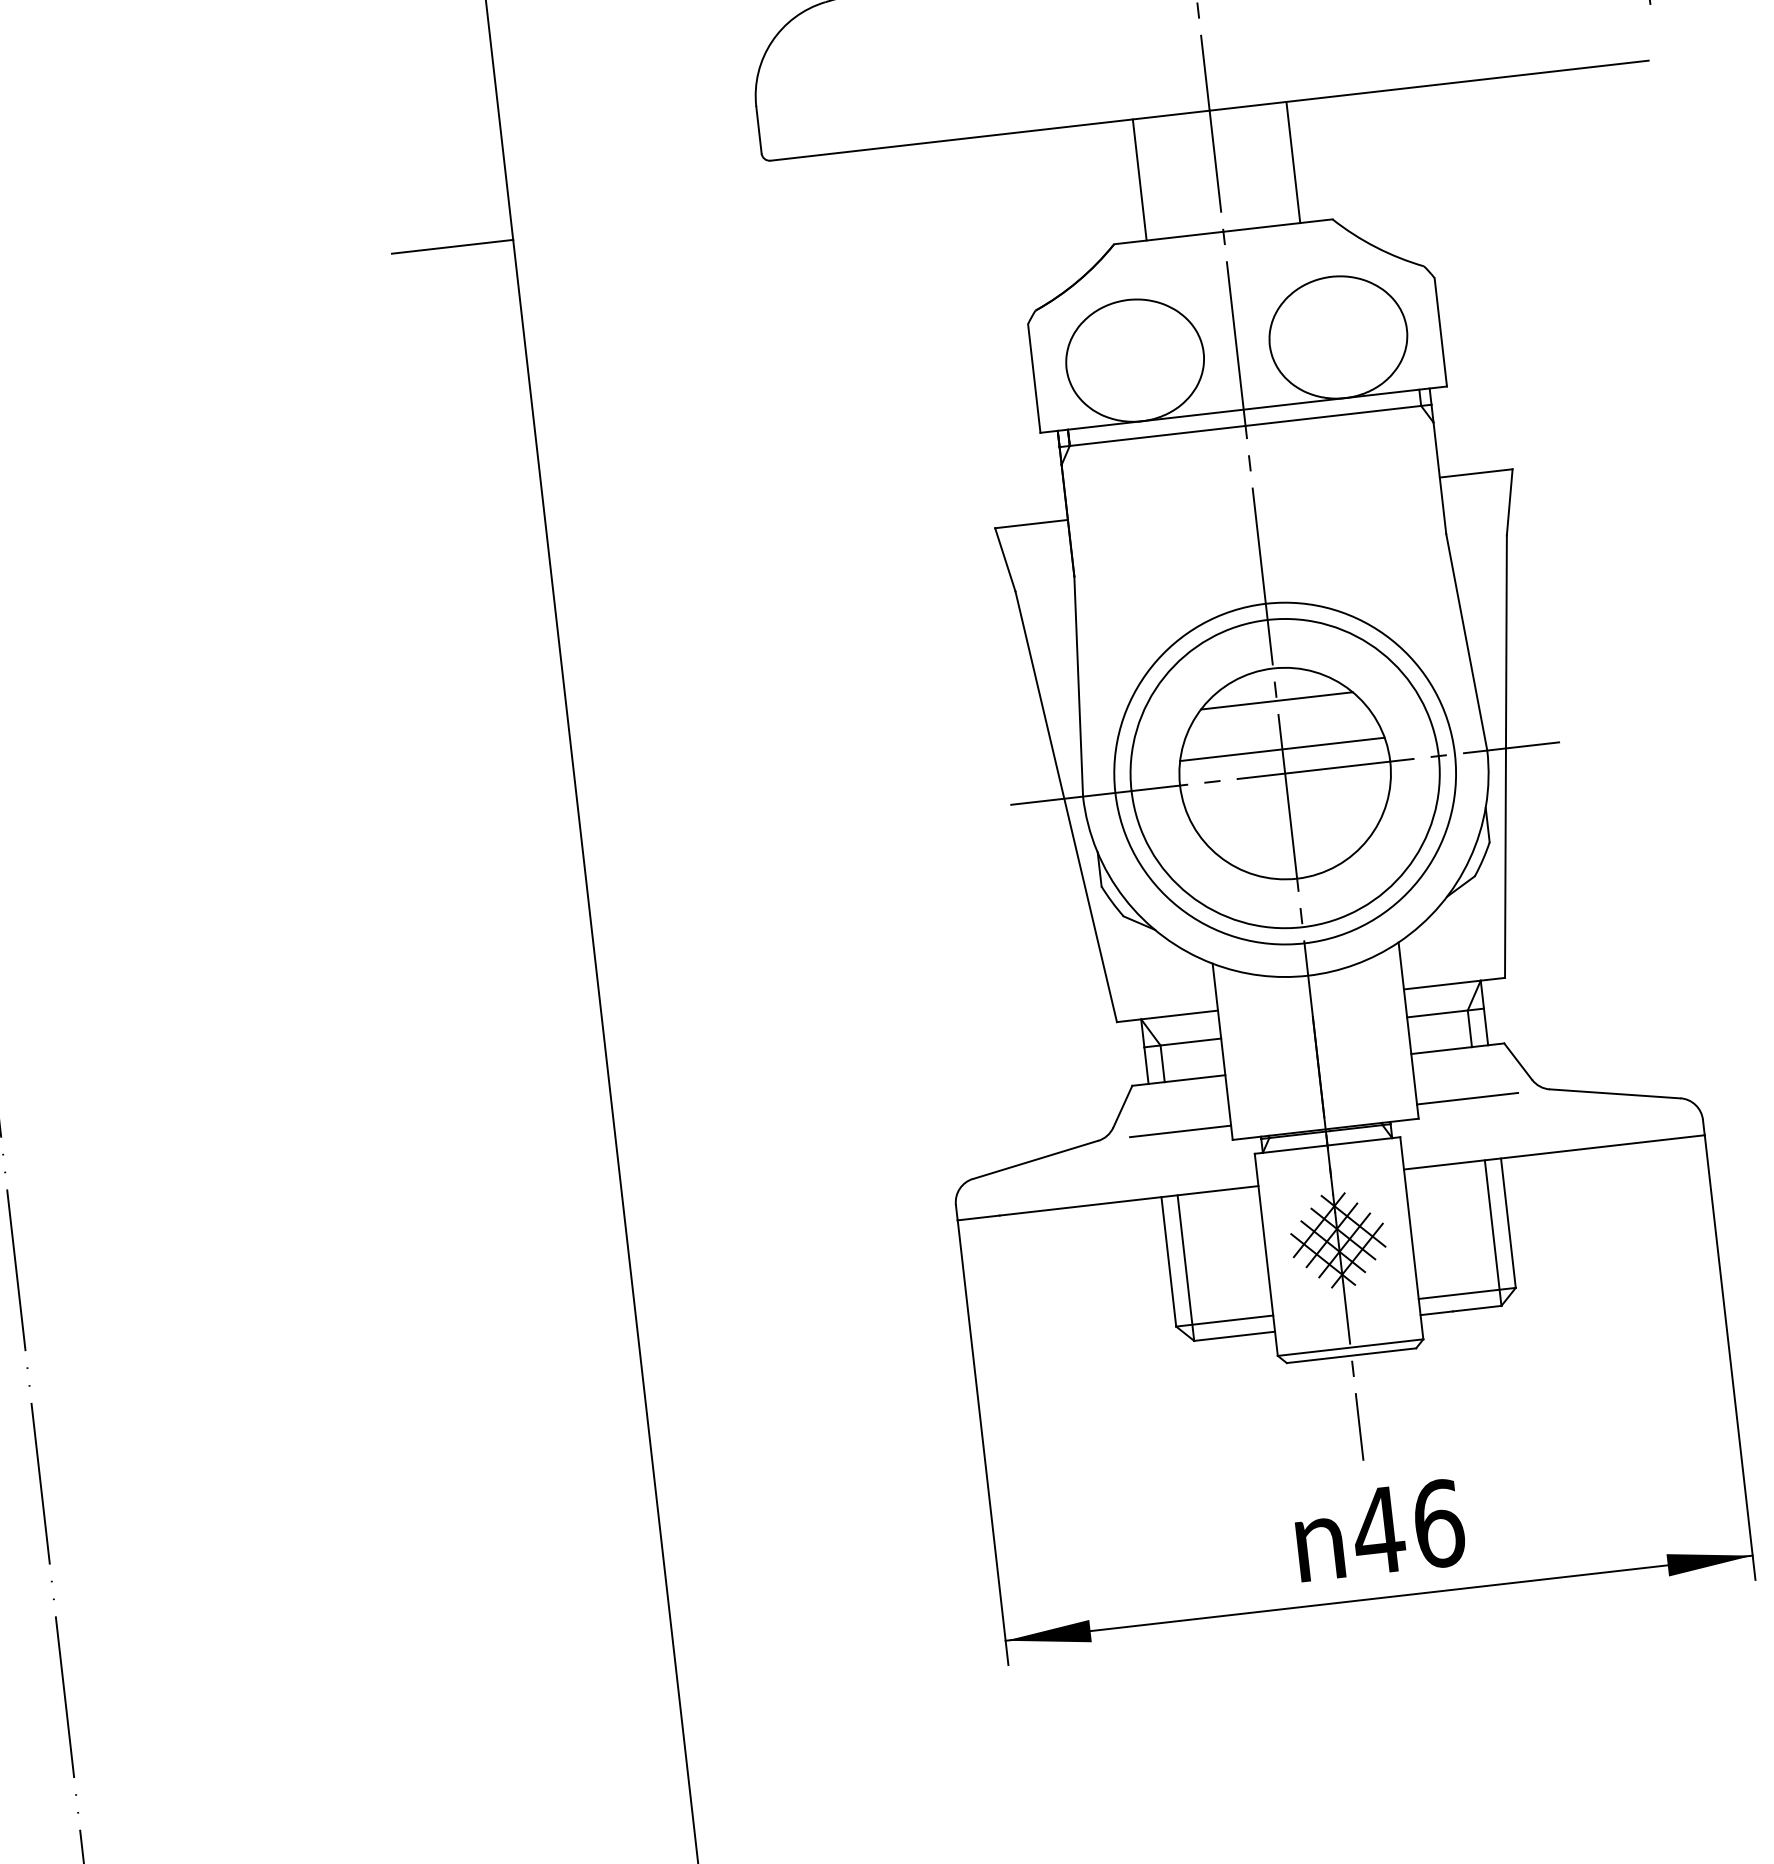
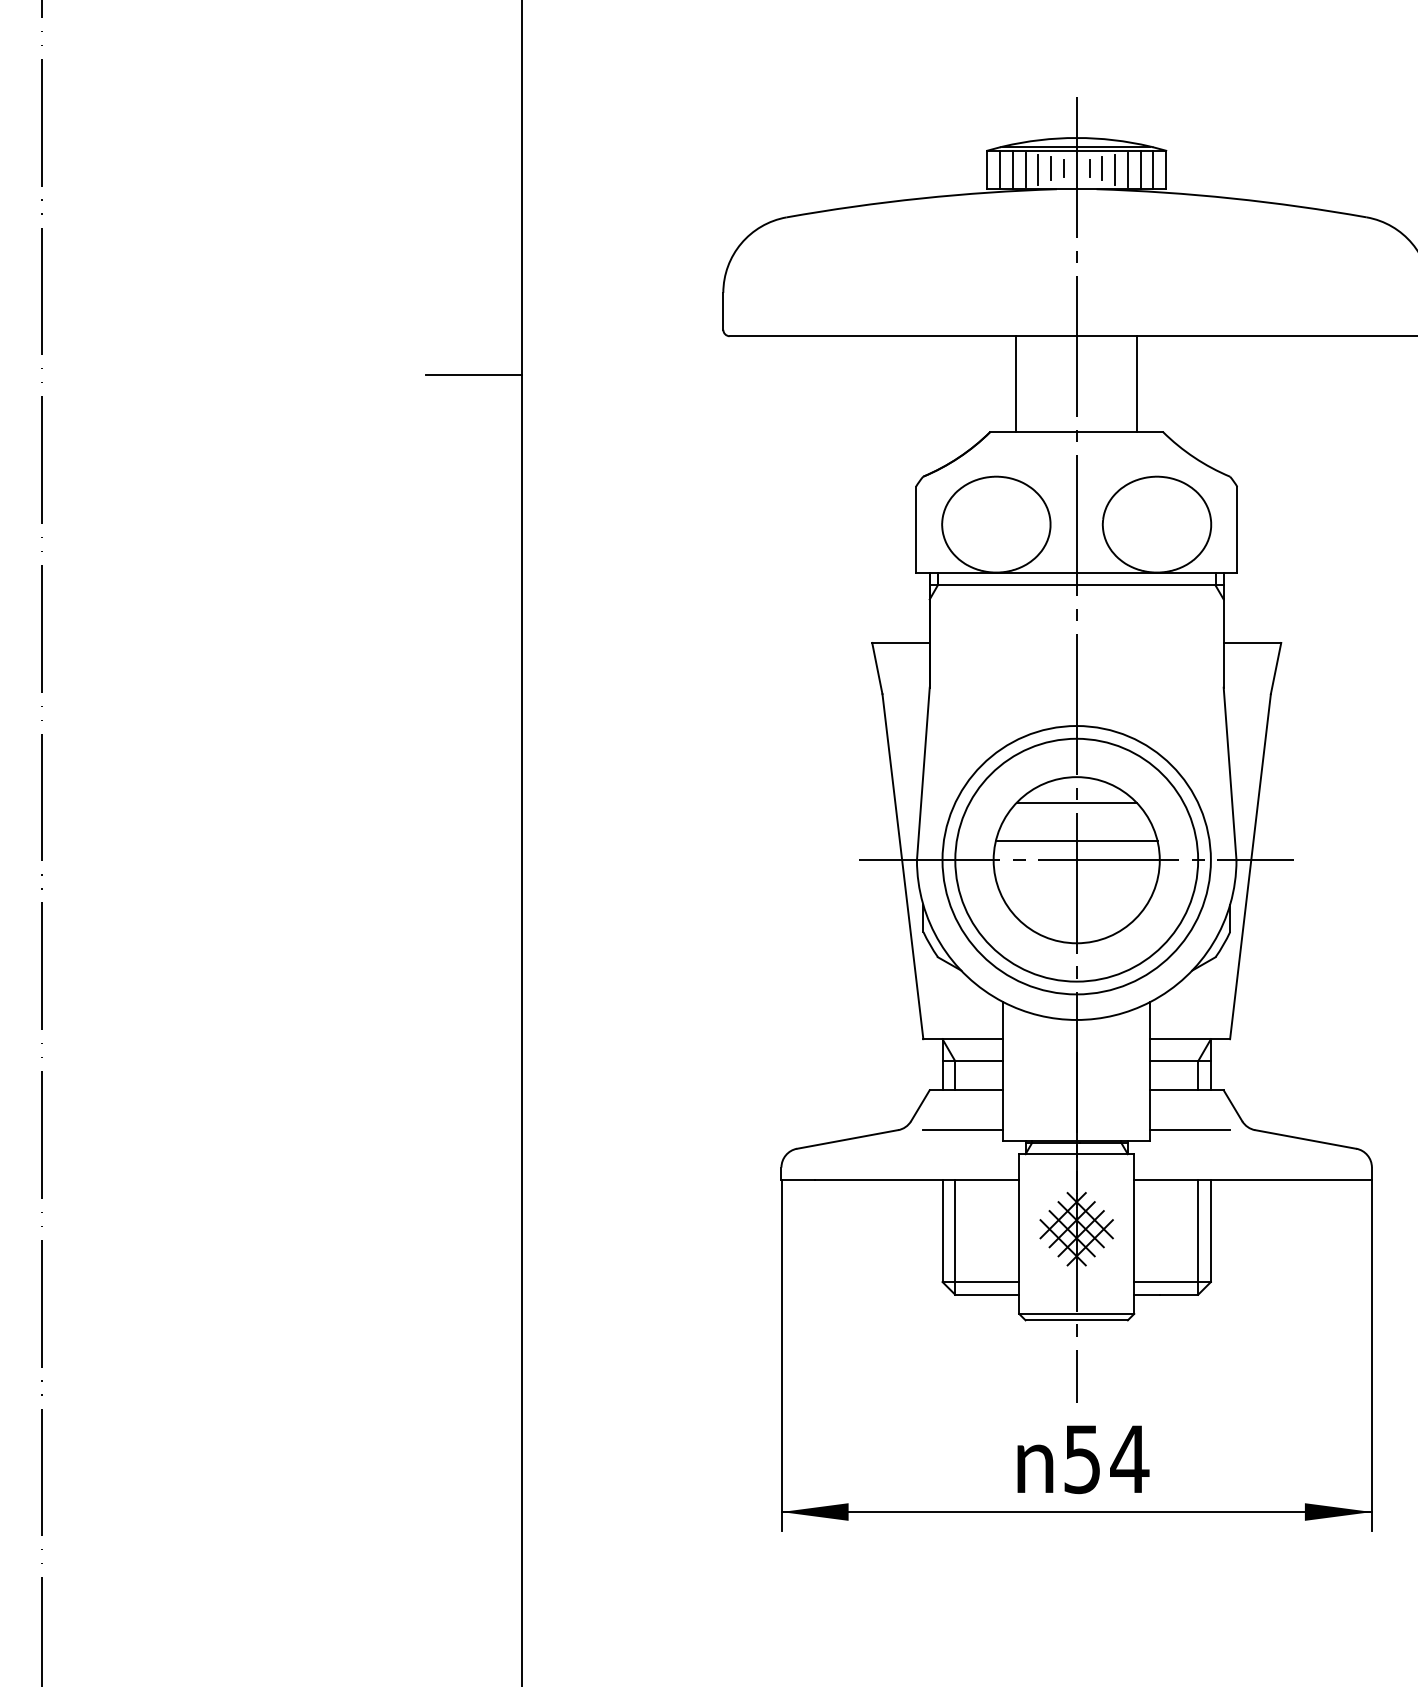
text: (1407, 1527) -> (1105, 1459), 46 -> 54

